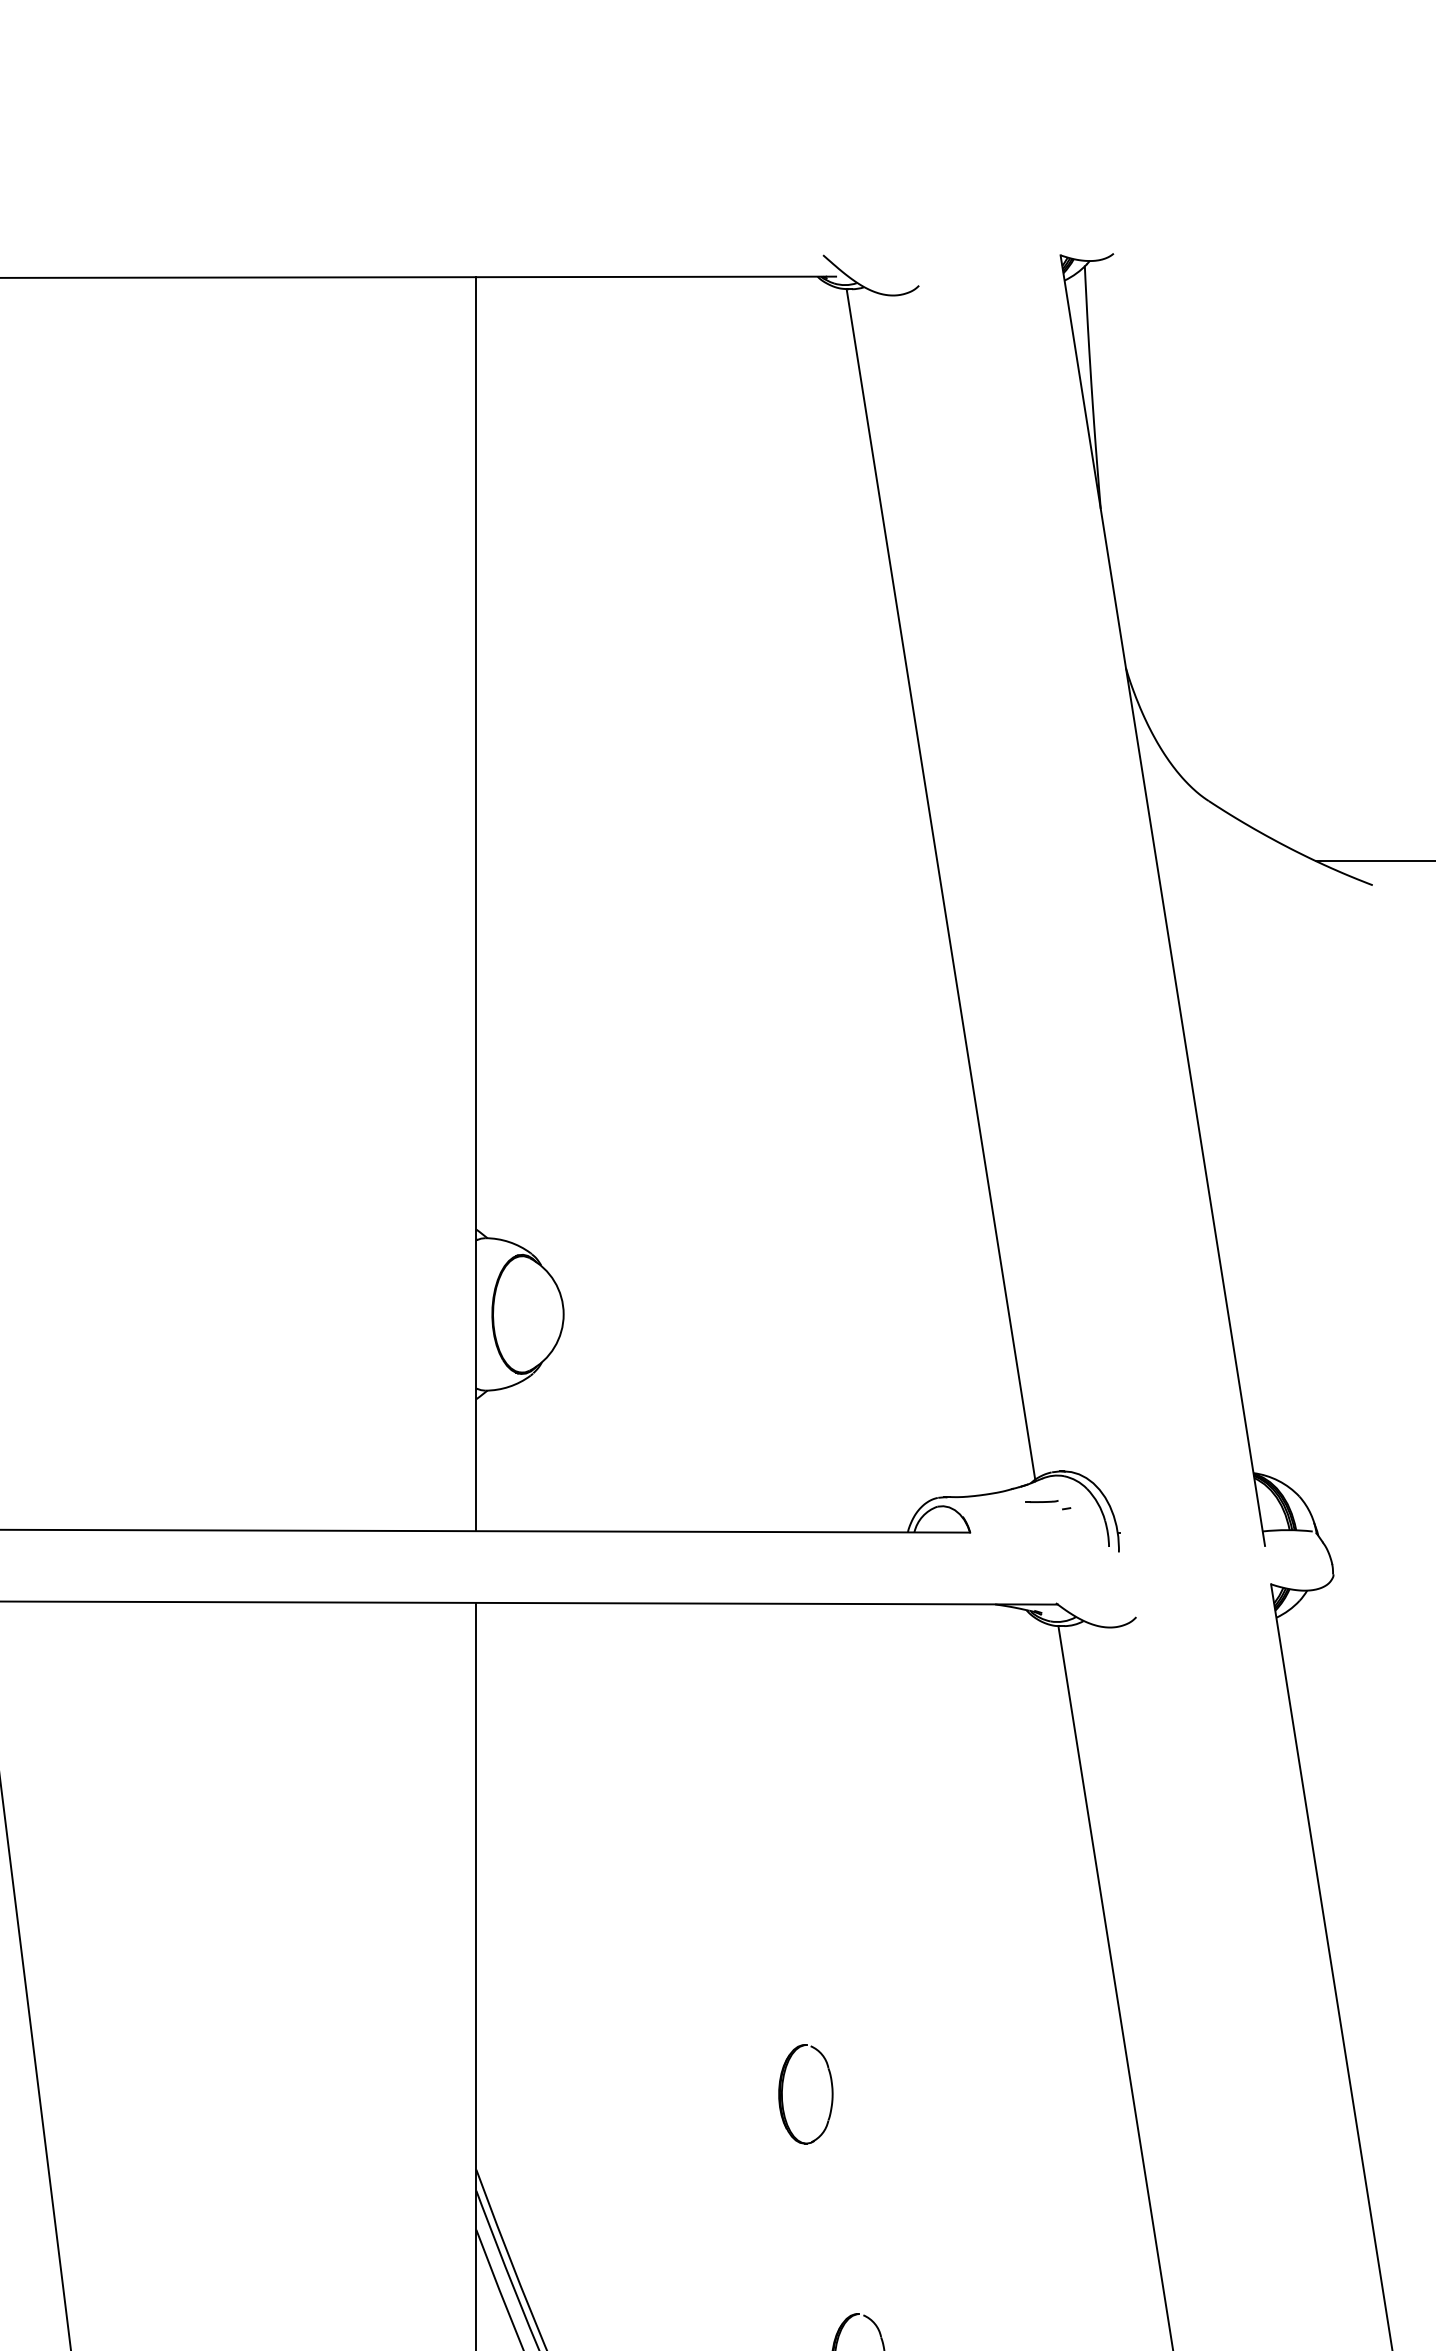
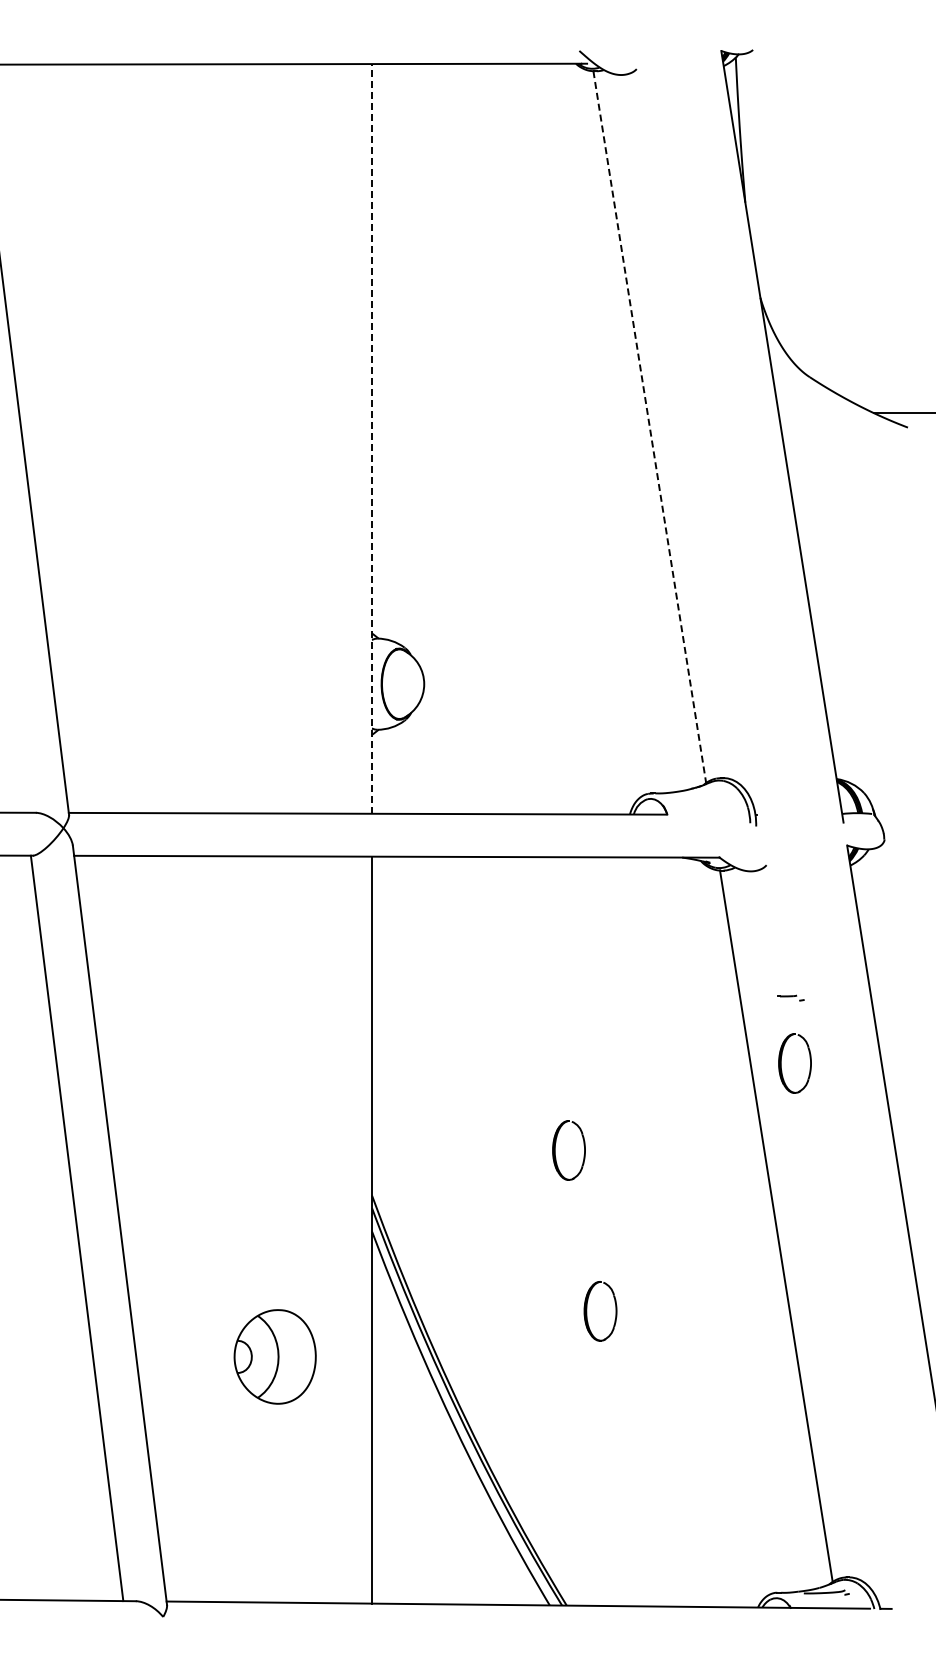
line: (940, 885) -> (649, 427), solid -> dashed
line: (477, 903) -> (372, 438), solid -> dashed
part: (1047, 1503) -> (790, 997), moved
part: (1161, 1948) -> (781, 1063), added

